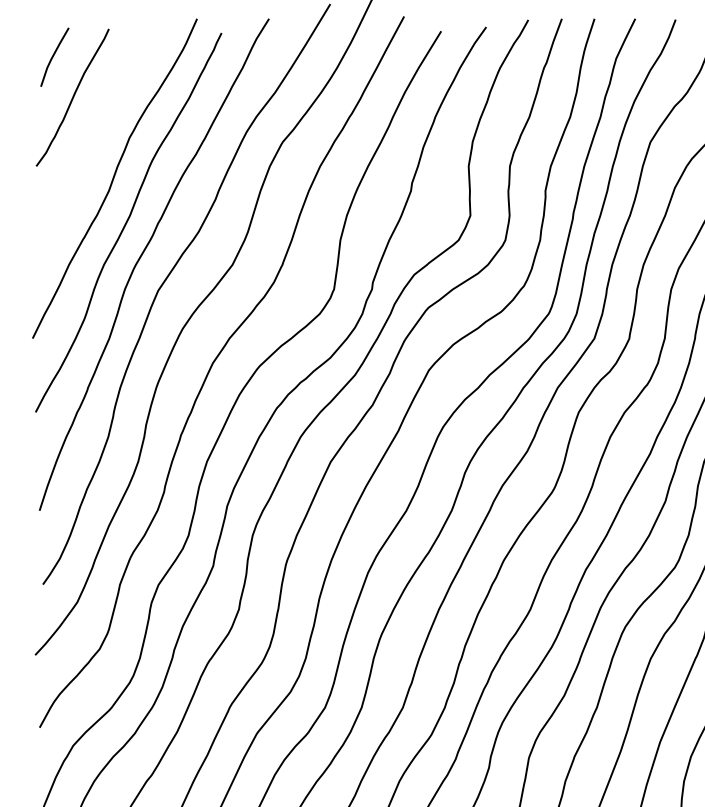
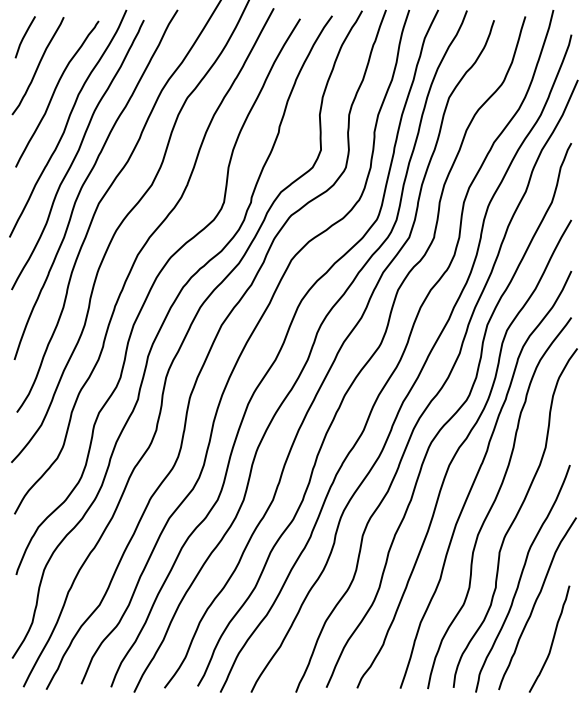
curve: (97, 133) -> (55, 91), added

